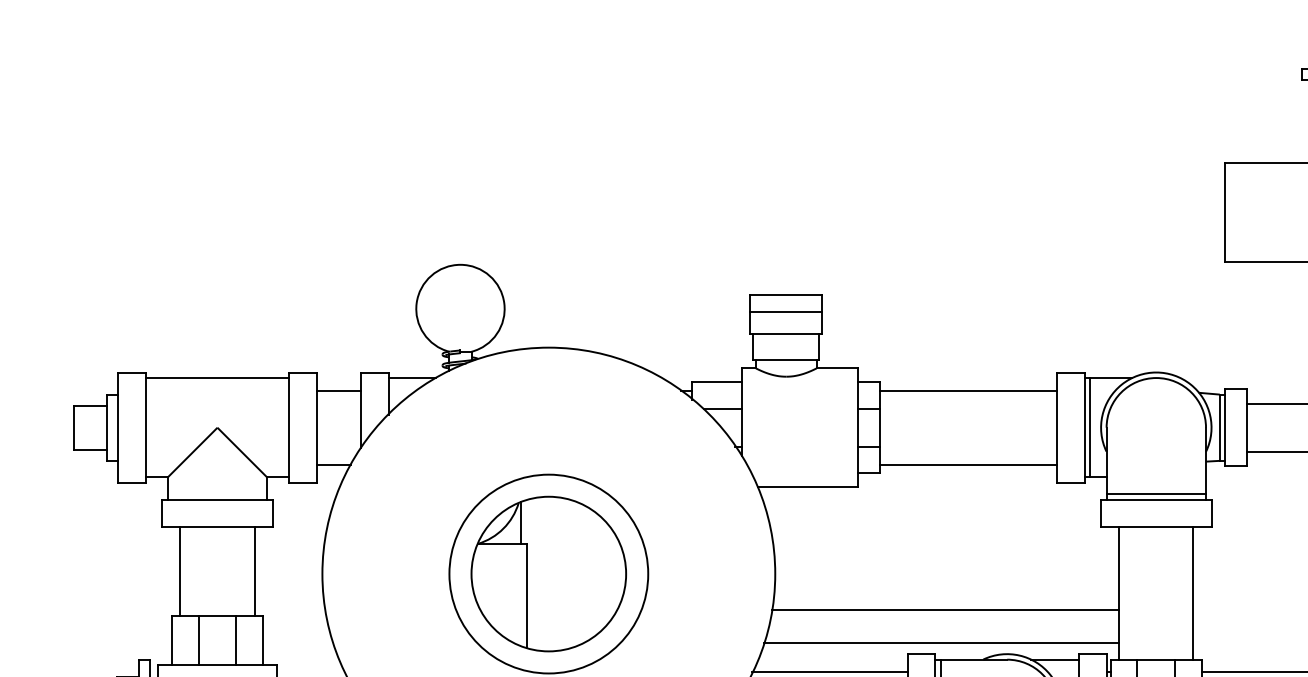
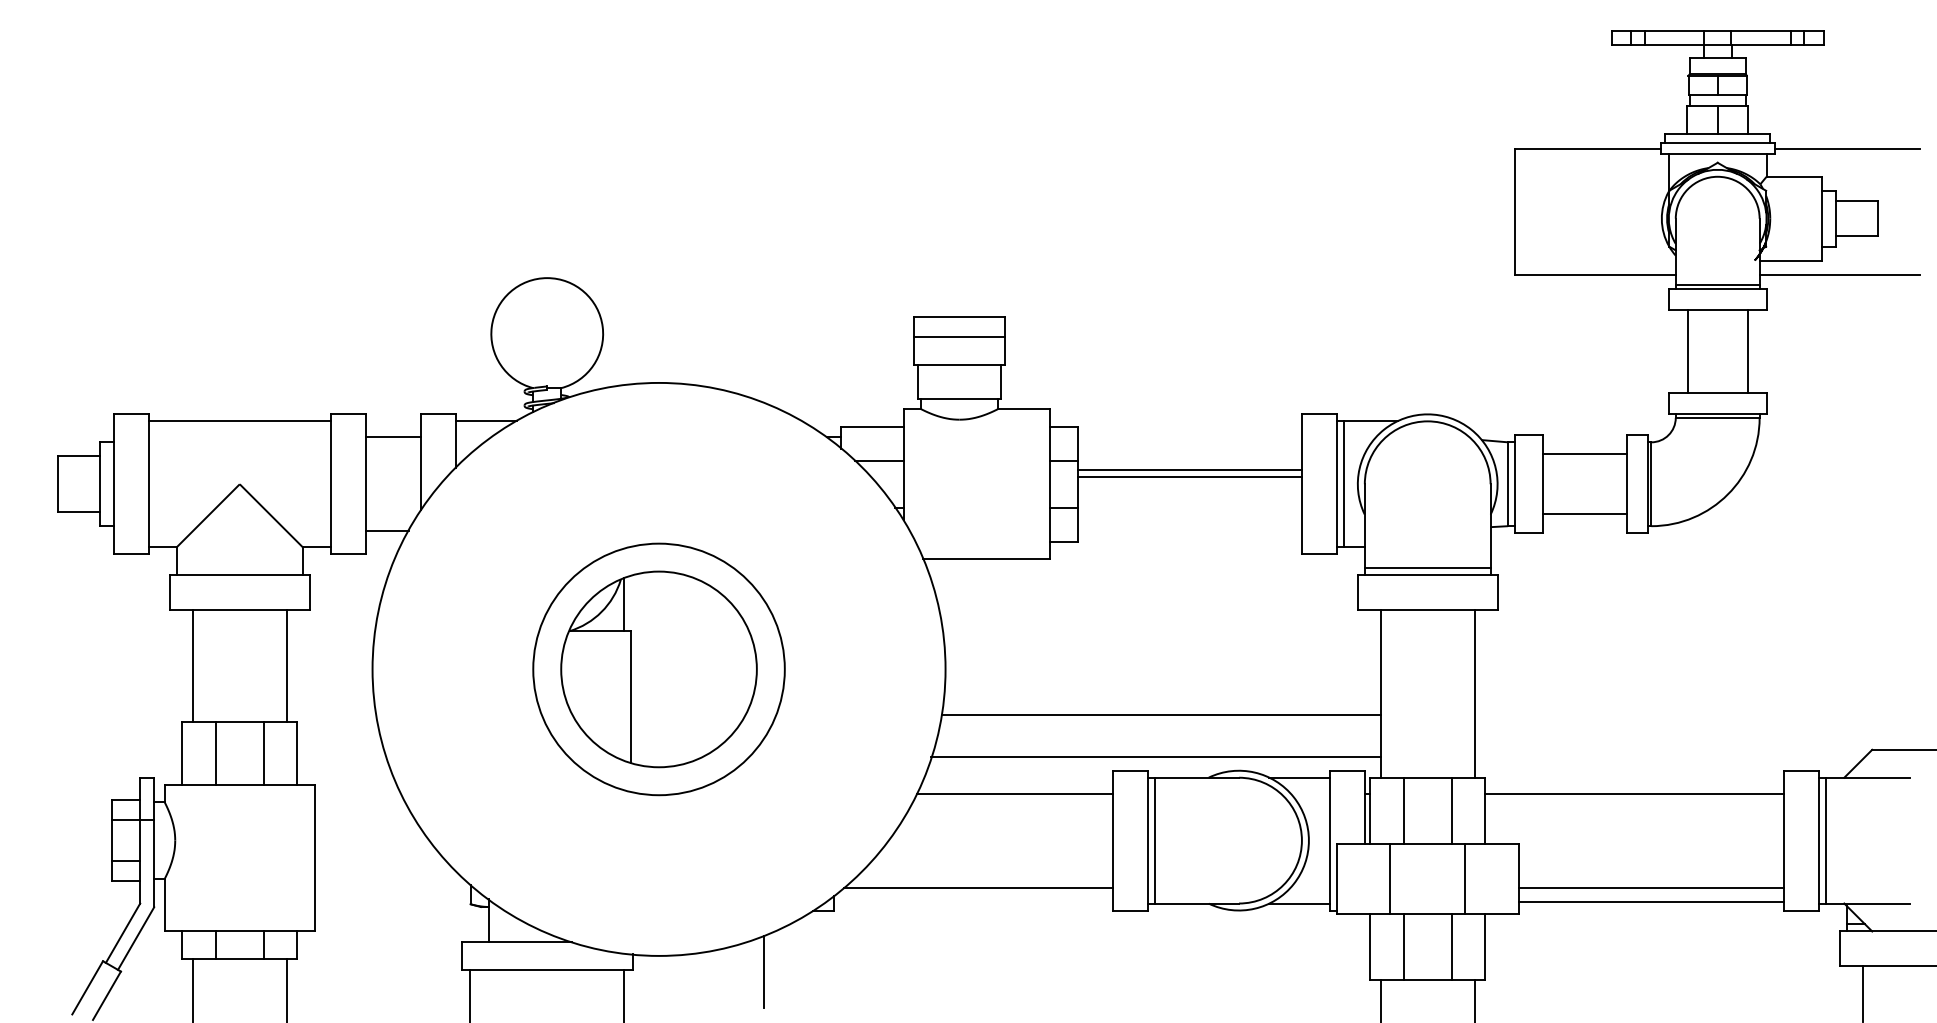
line: (968, 390) -> (1189, 477), moved
line: (968, 465) -> (1189, 470), moved

